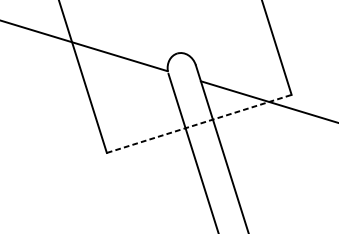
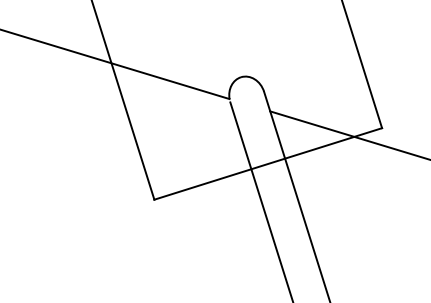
line: (199, 123) -> (268, 163), dashed -> solid

